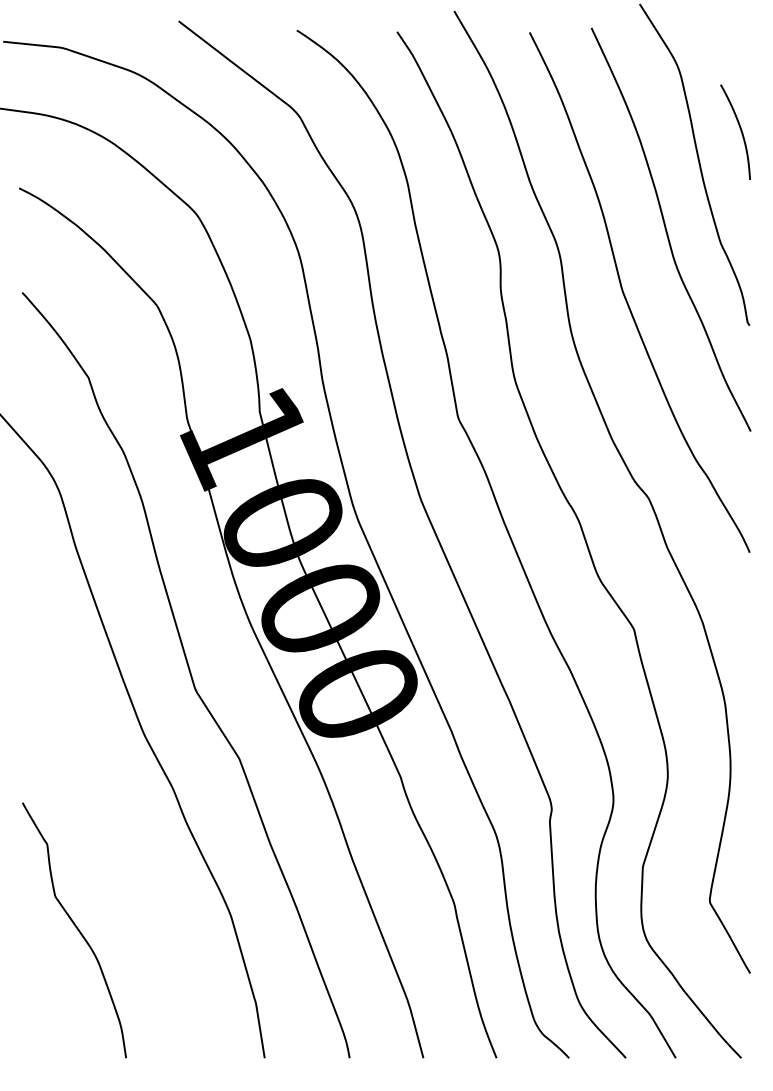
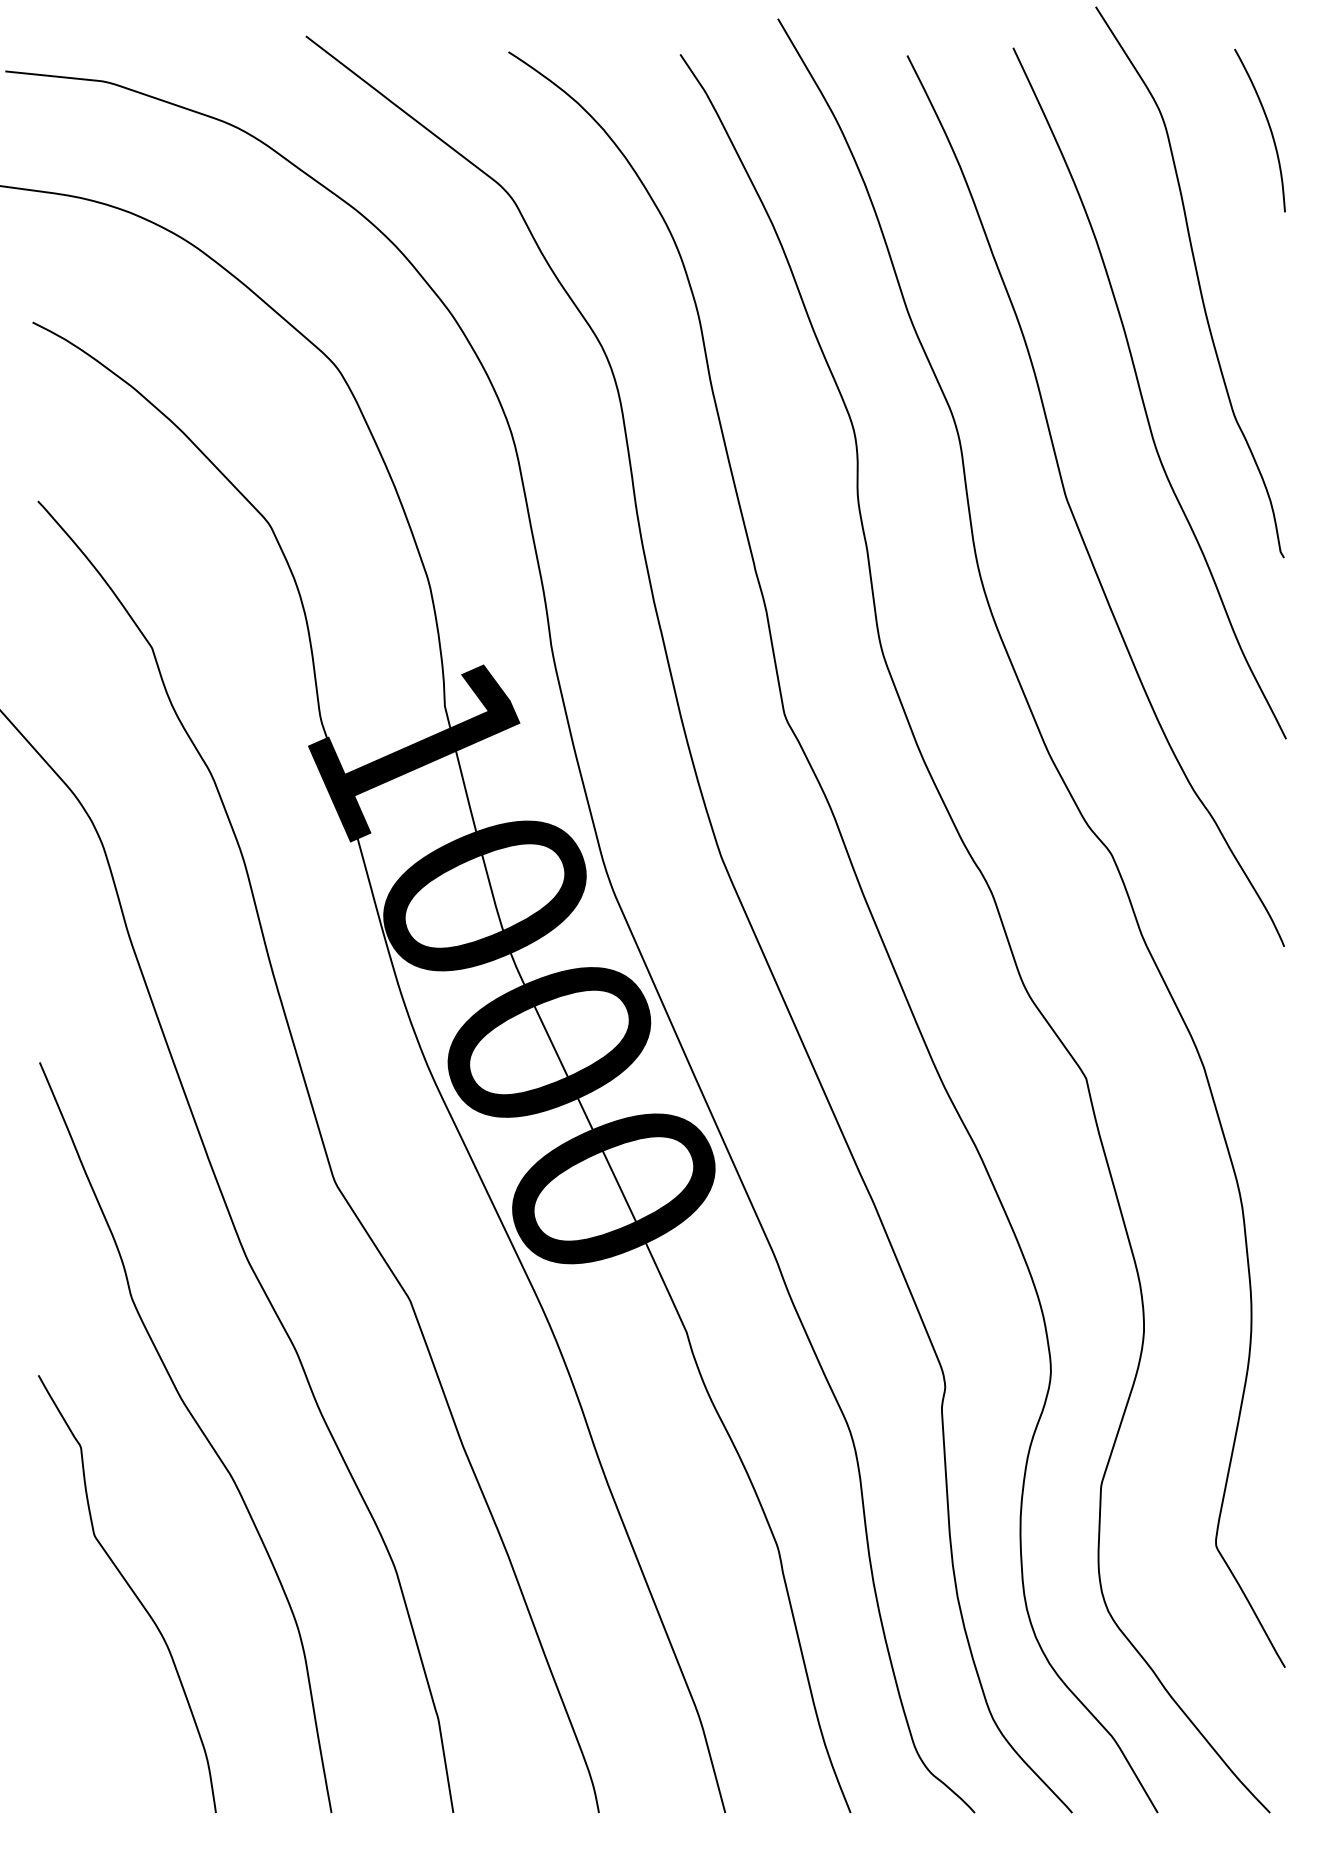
curve: (739, 128) -> (1266, 124), moved
curve: (115, 833) -> (197, 1427), added

